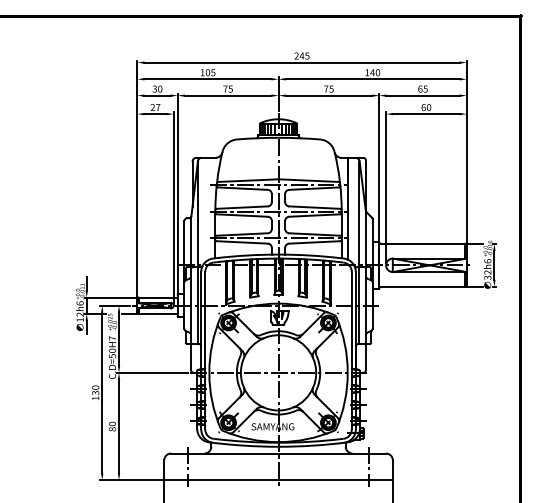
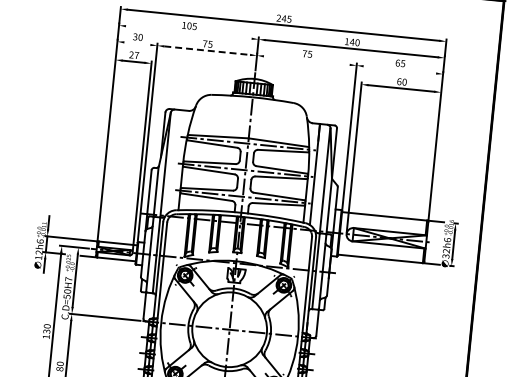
line: (207, 79) -> (188, 32), removed
line: (157, 95) -> (137, 43), removed
line: (228, 95) -> (207, 50), solid -> dashed
line: (328, 95) -> (306, 60), removed
line: (422, 95) -> (399, 69), removed

